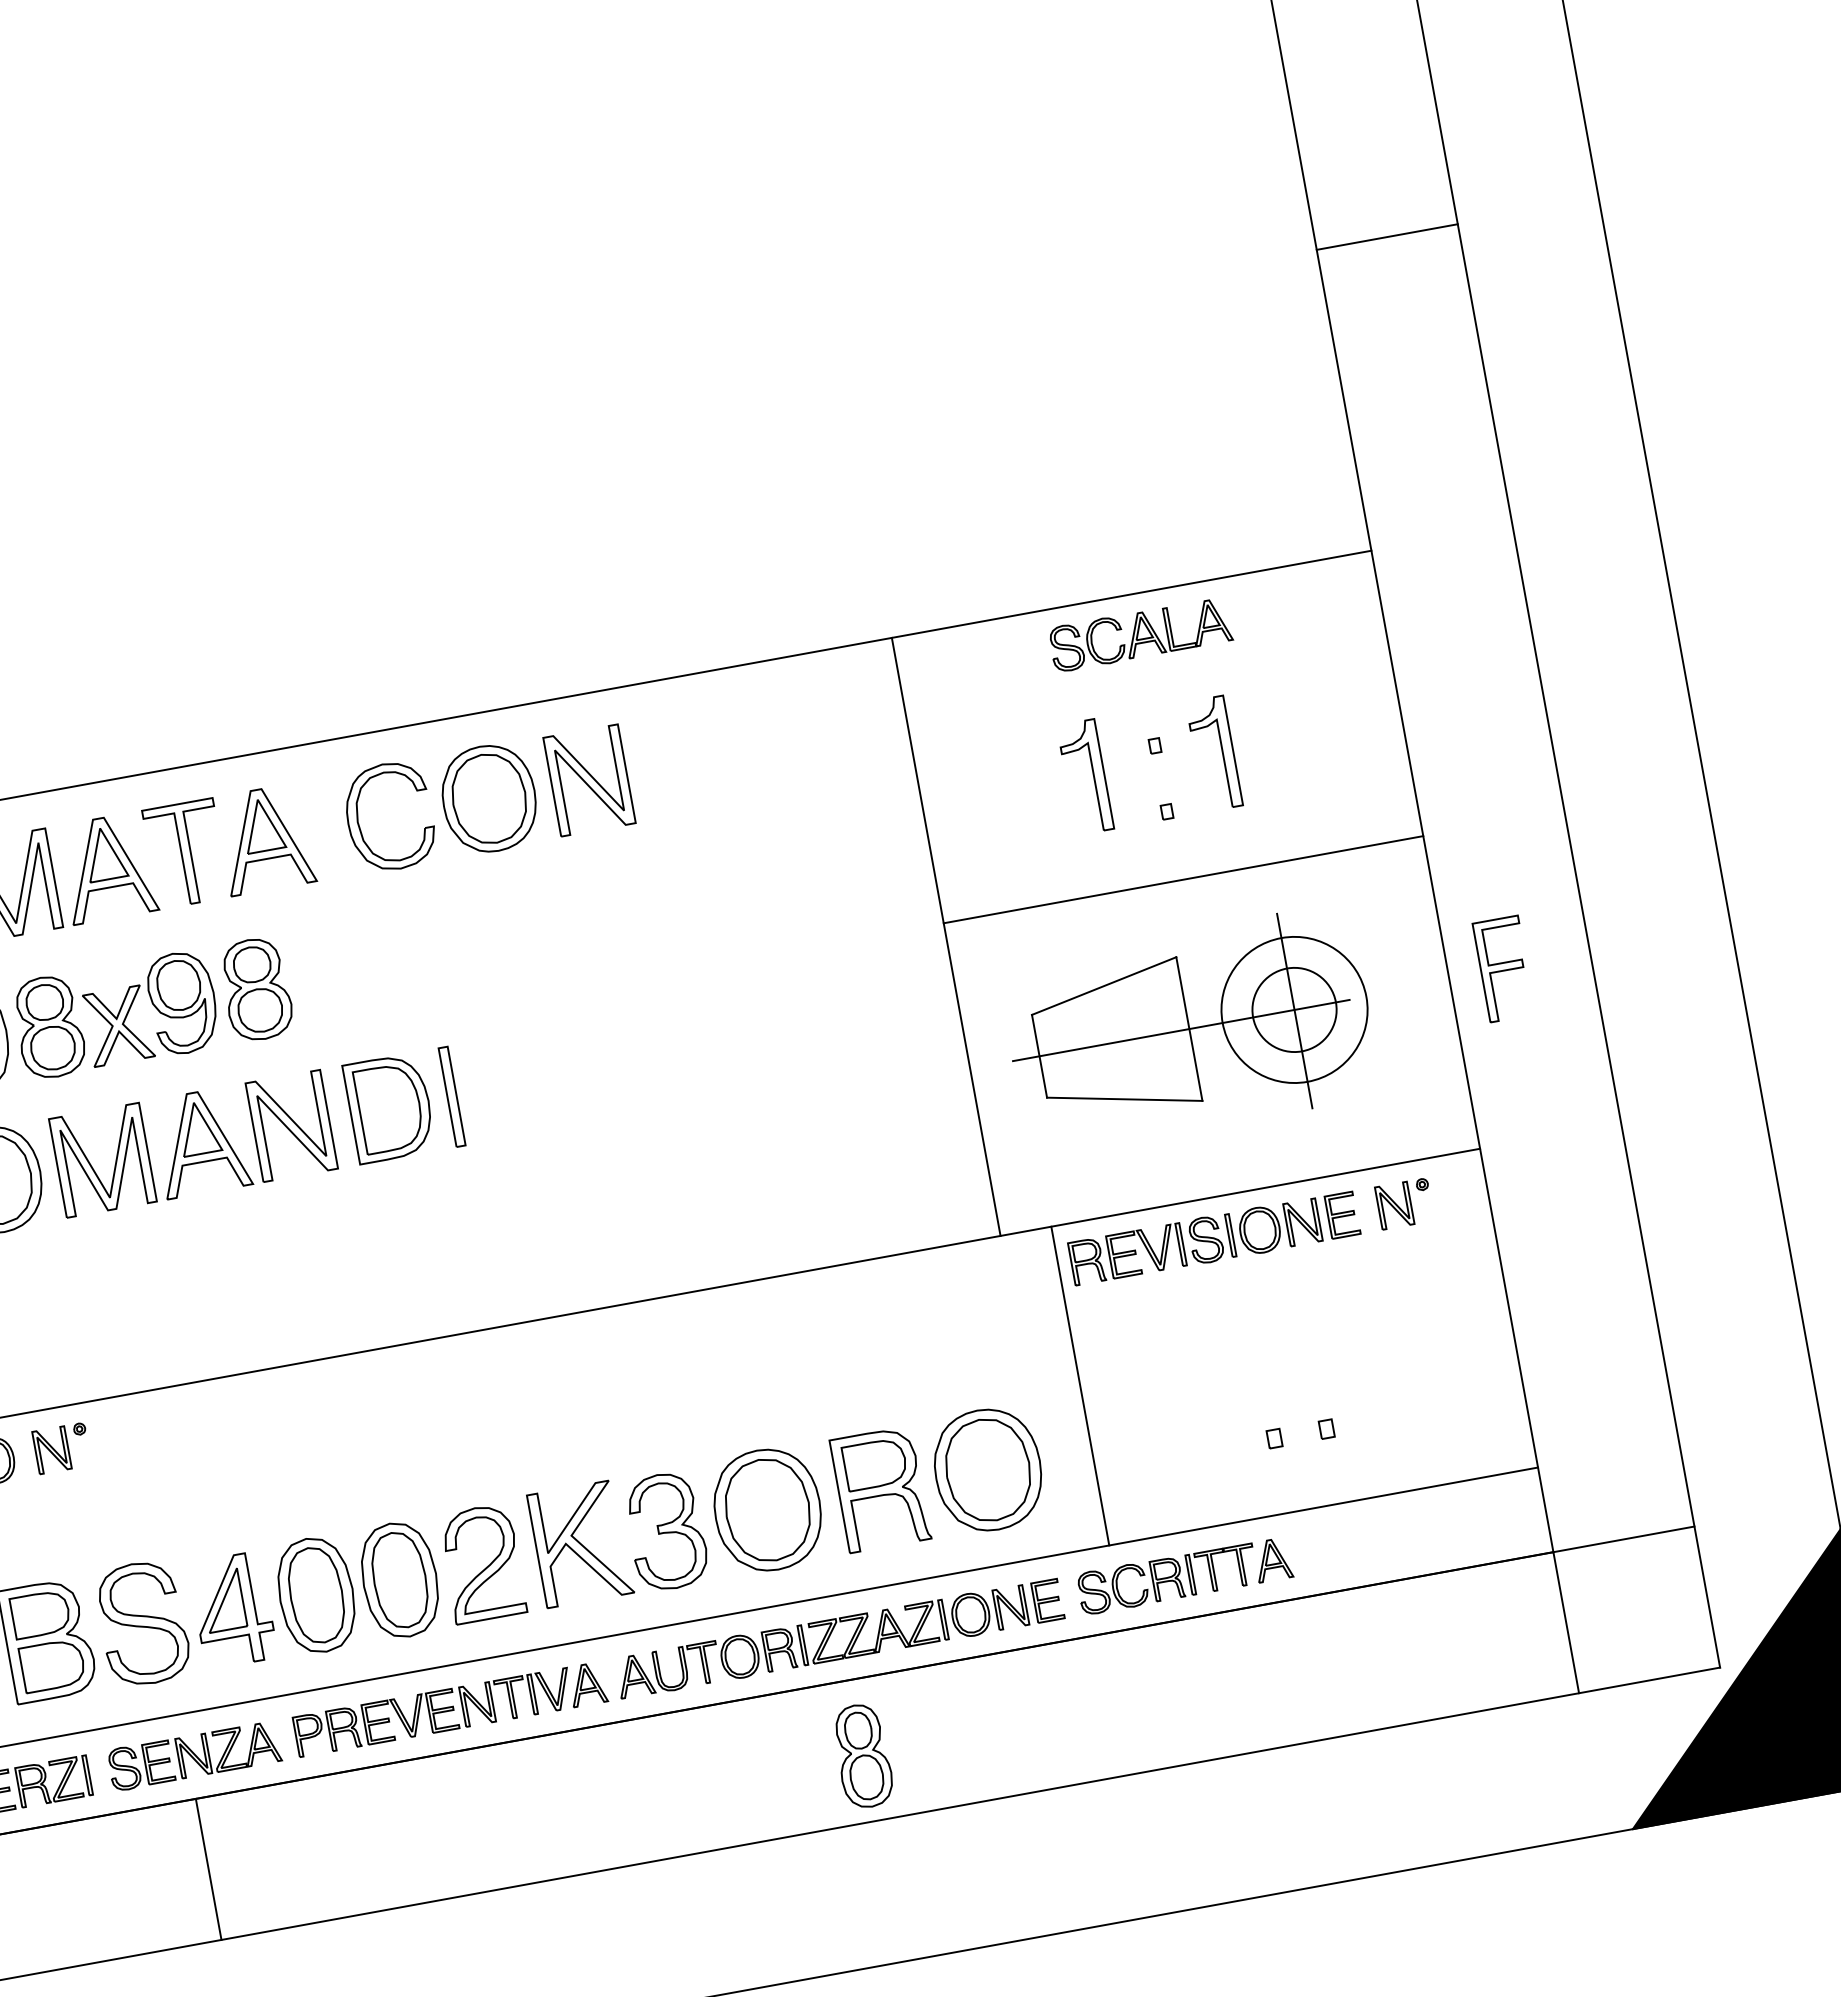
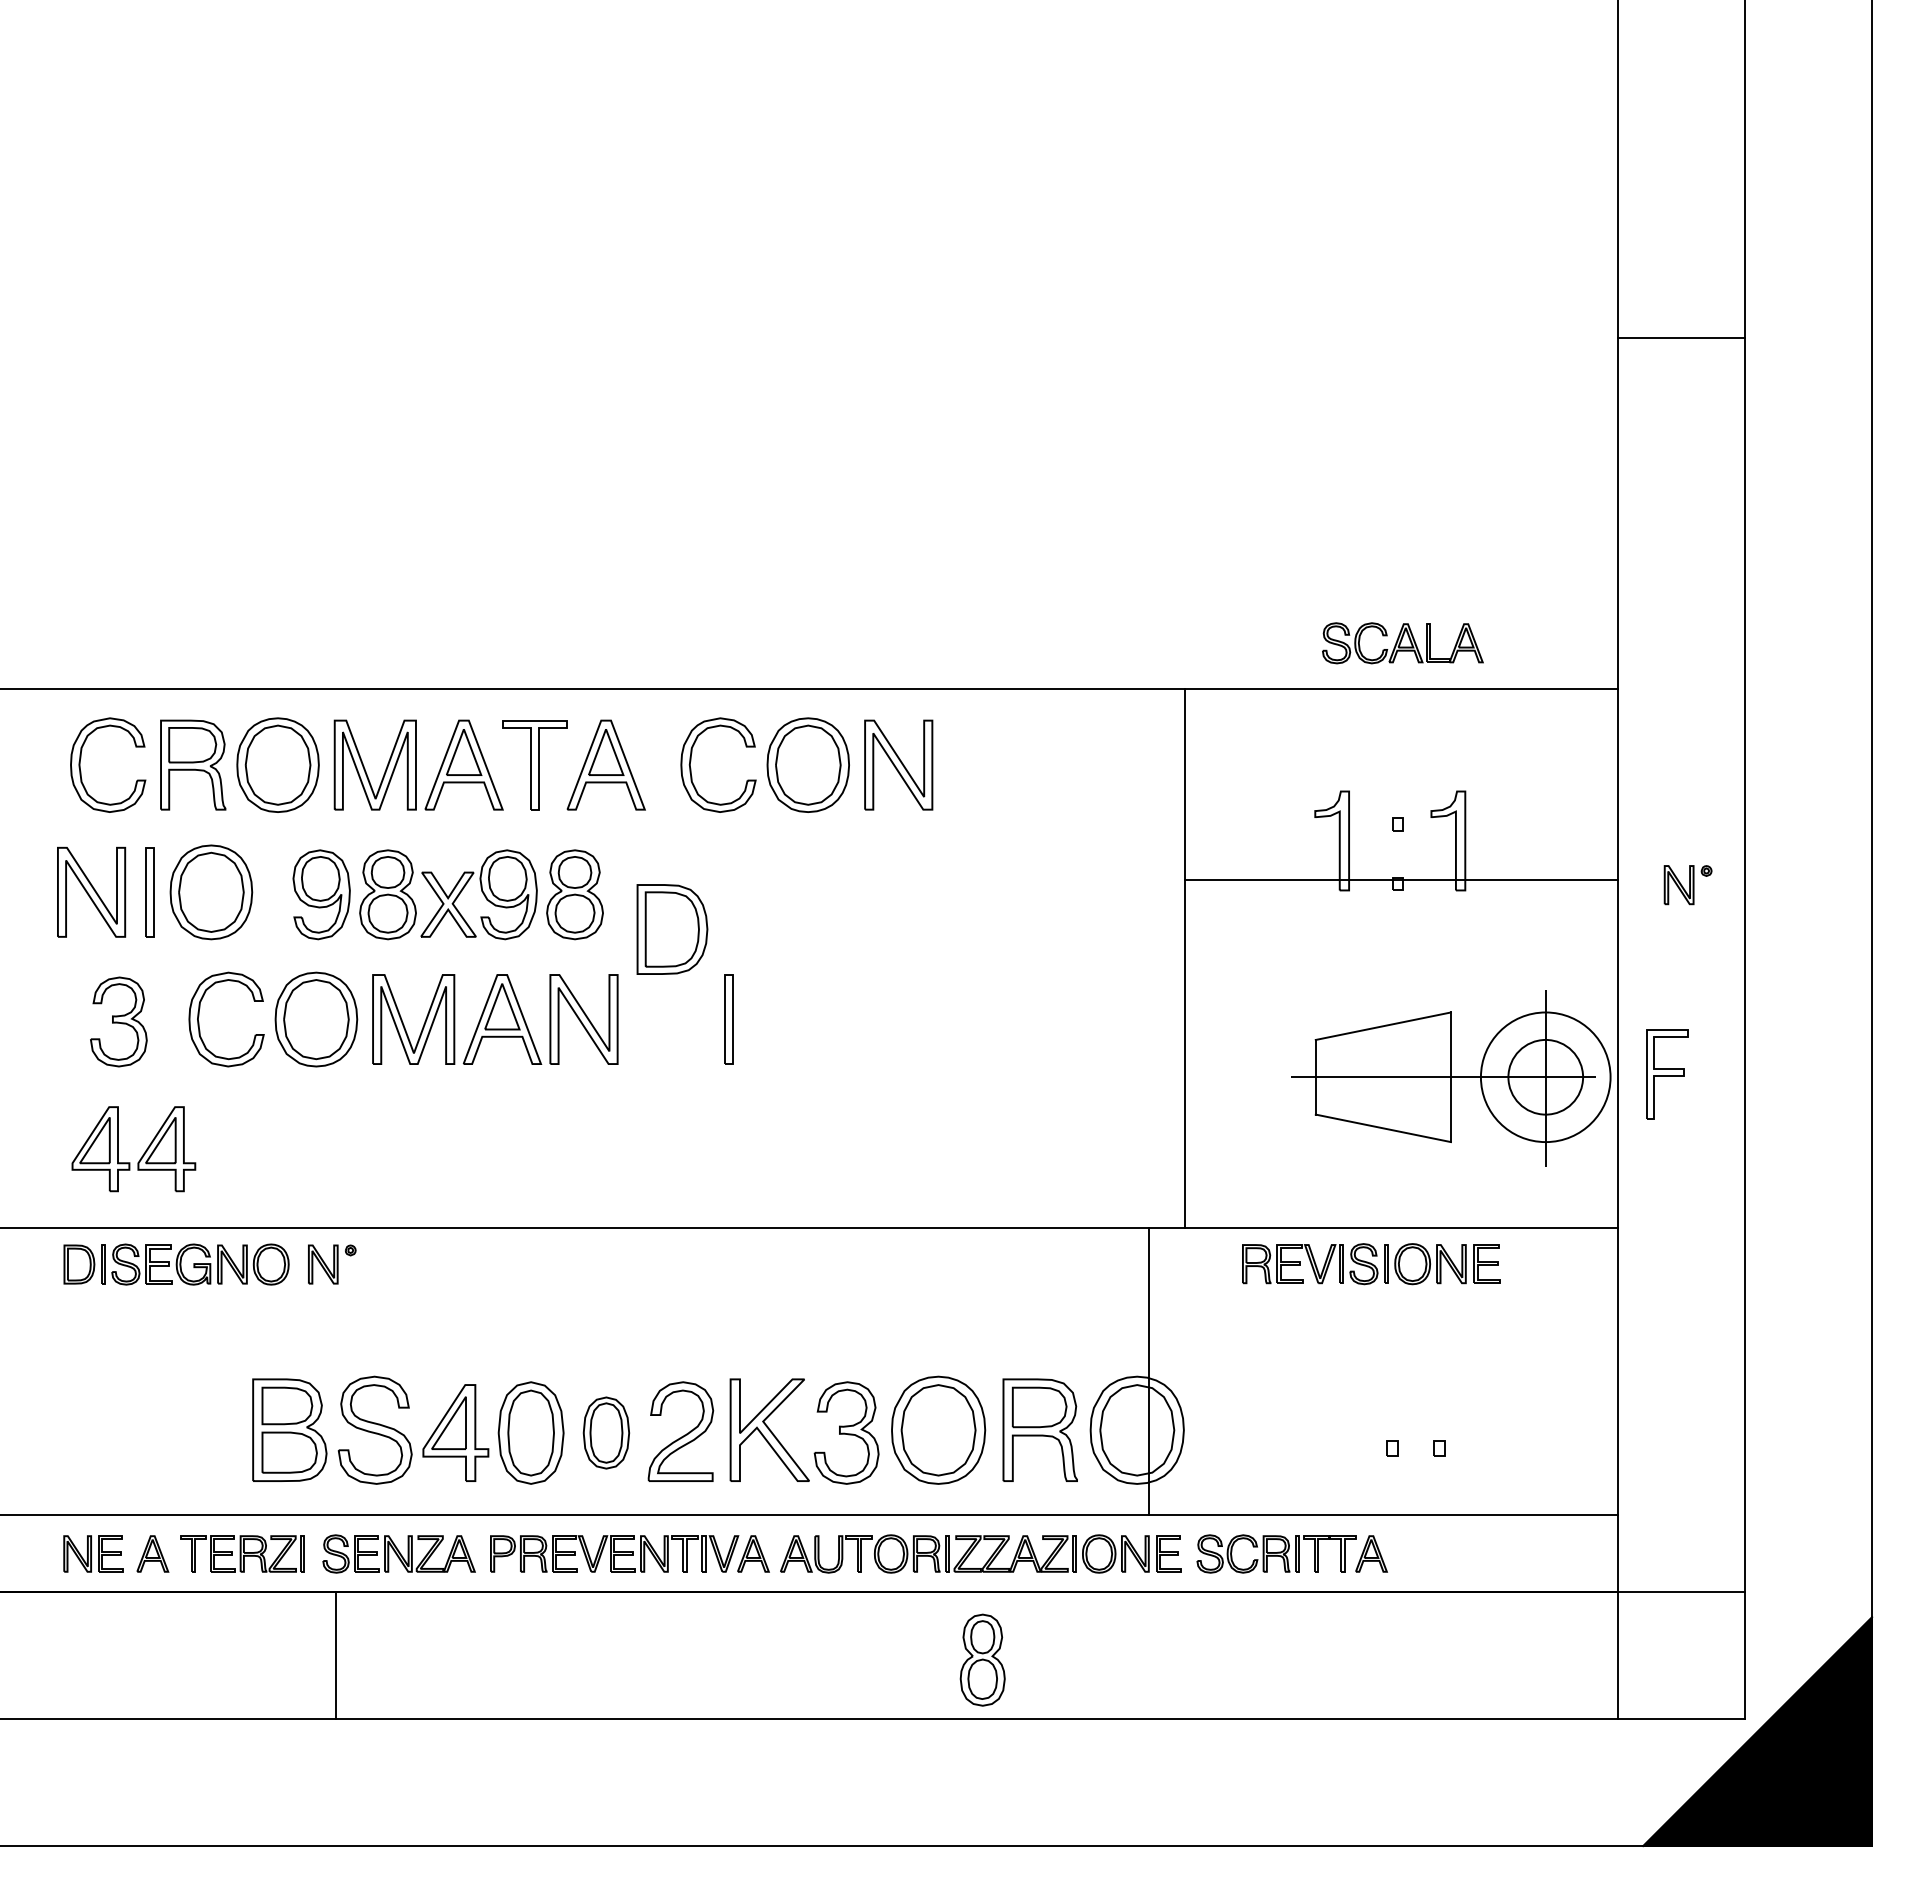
line: (1386, 237) -> (1680, 338), moved
part: (1140, 635) -> (1402, 643), moved
line: (1183, 879) -> (1401, 879), moved
part: (1190, 1030) -> (1451, 1078), moved
part: (389, 1108) -> (672, 929), moved
part: (1404, 1204) -> (1687, 885), moved
line: (1080, 1385) -> (1149, 1371), moved
part: (399, 1579) -> (606, 1432), size x0.7
line: (208, 1868) -> (335, 1654), moved

